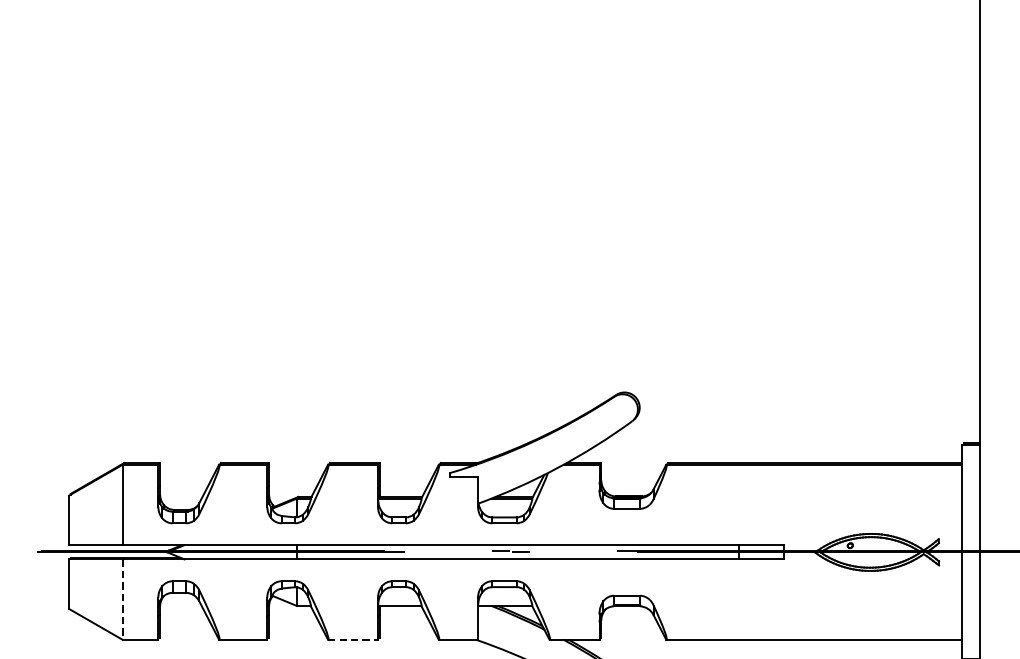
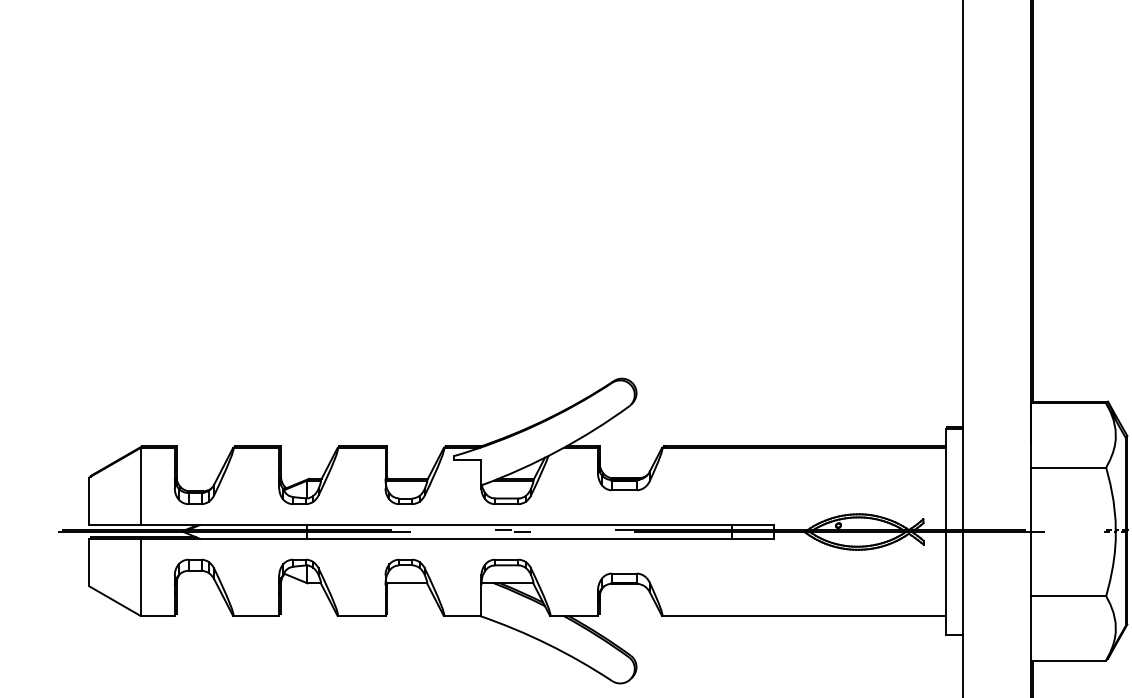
line: (122, 599) -> (140, 577), dashed -> solid
line: (352, 639) -> (361, 615), dashed -> solid

